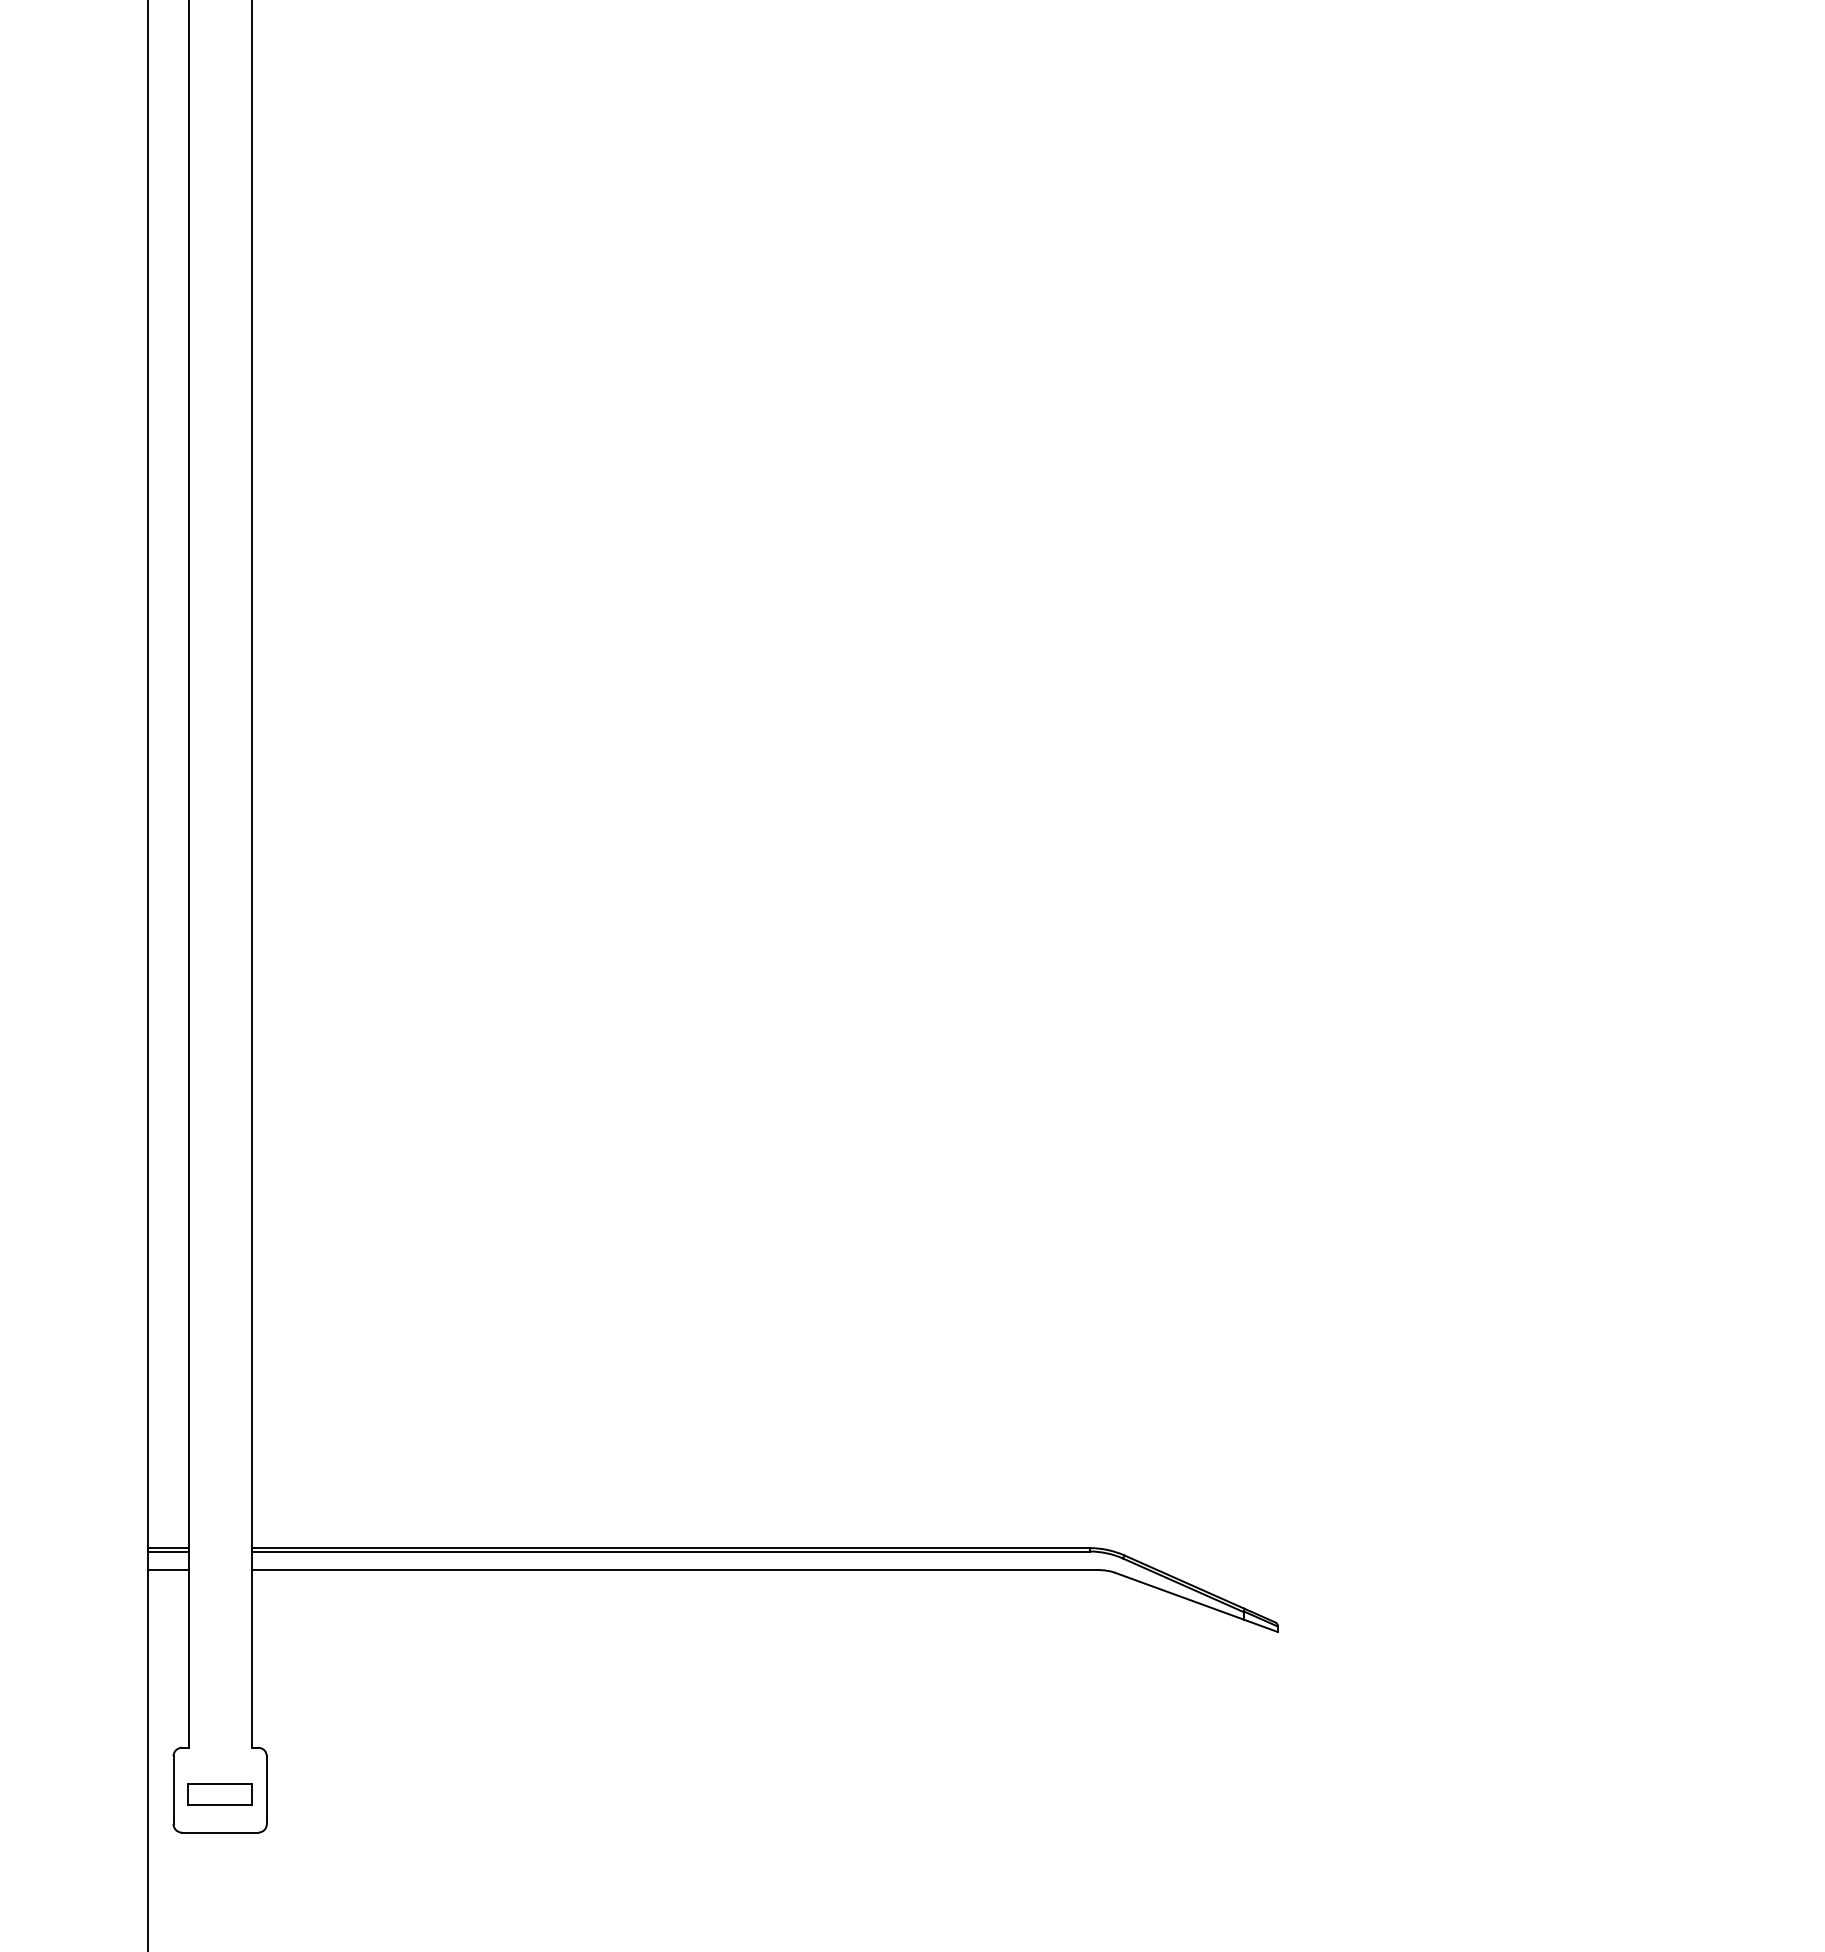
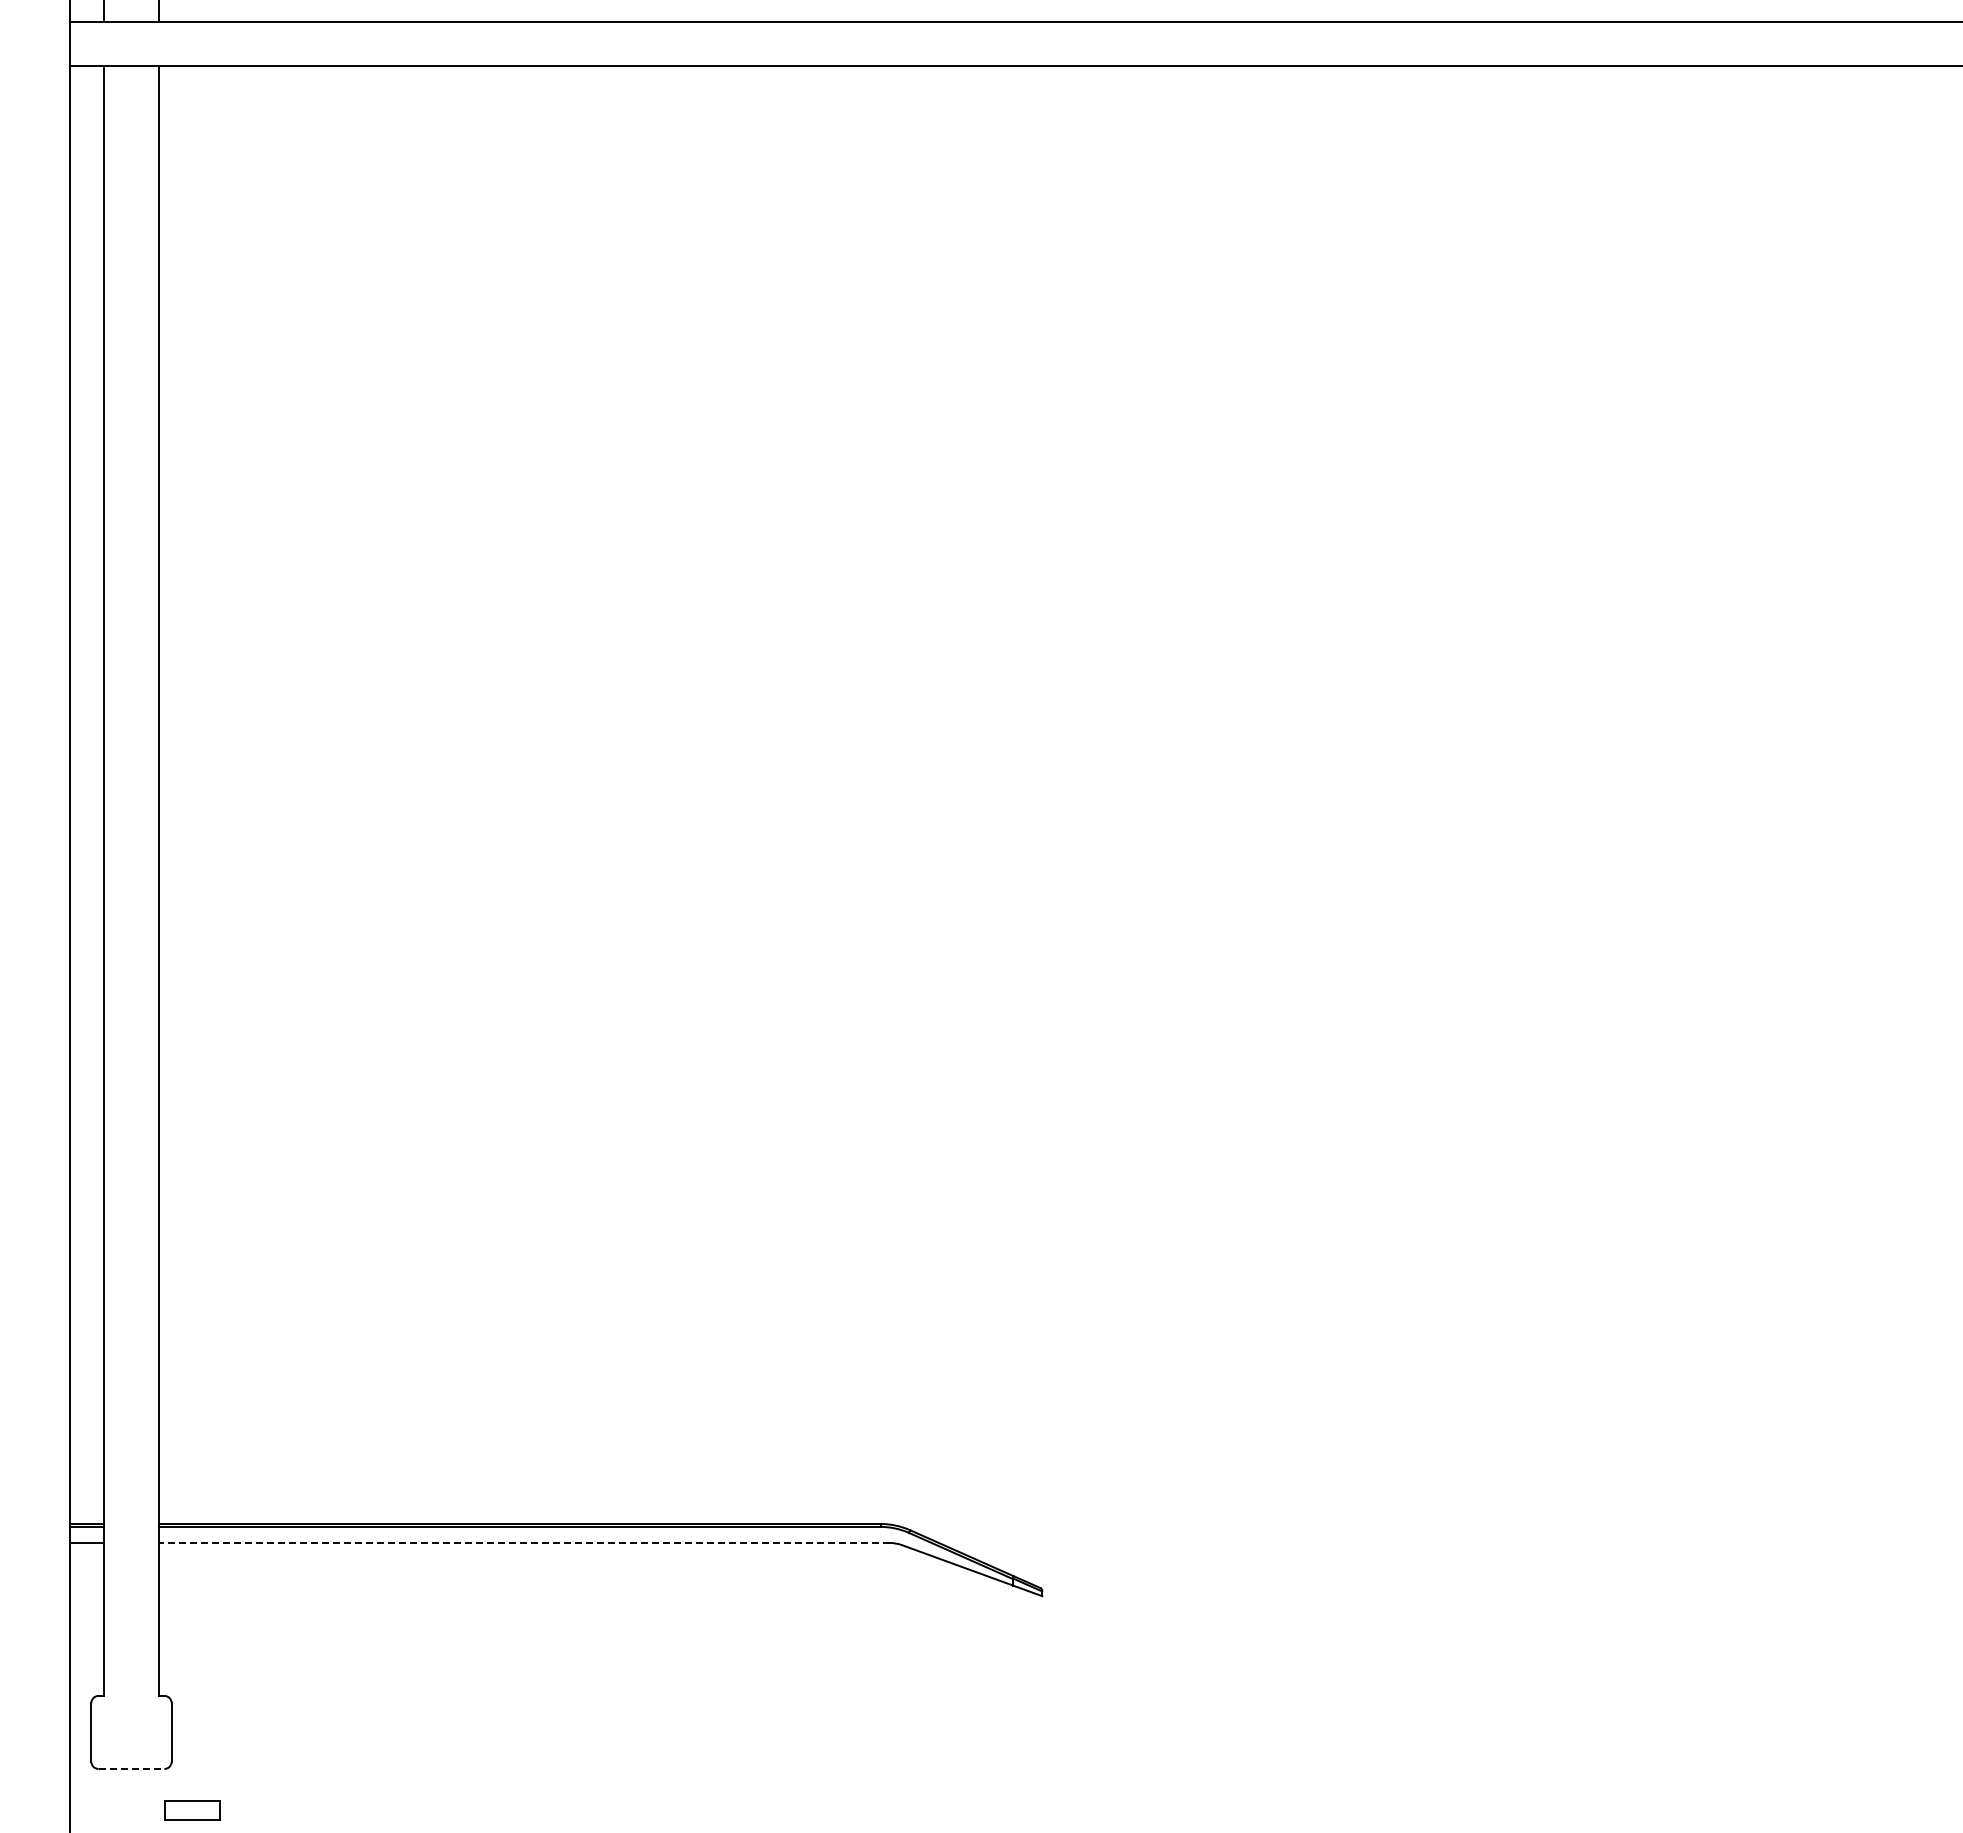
line: (676, 1569) -> (524, 1542), solid -> dashed
part: (220, 1794) -> (192, 1810), moved
line: (220, 1833) -> (131, 1769), solid -> dashed

